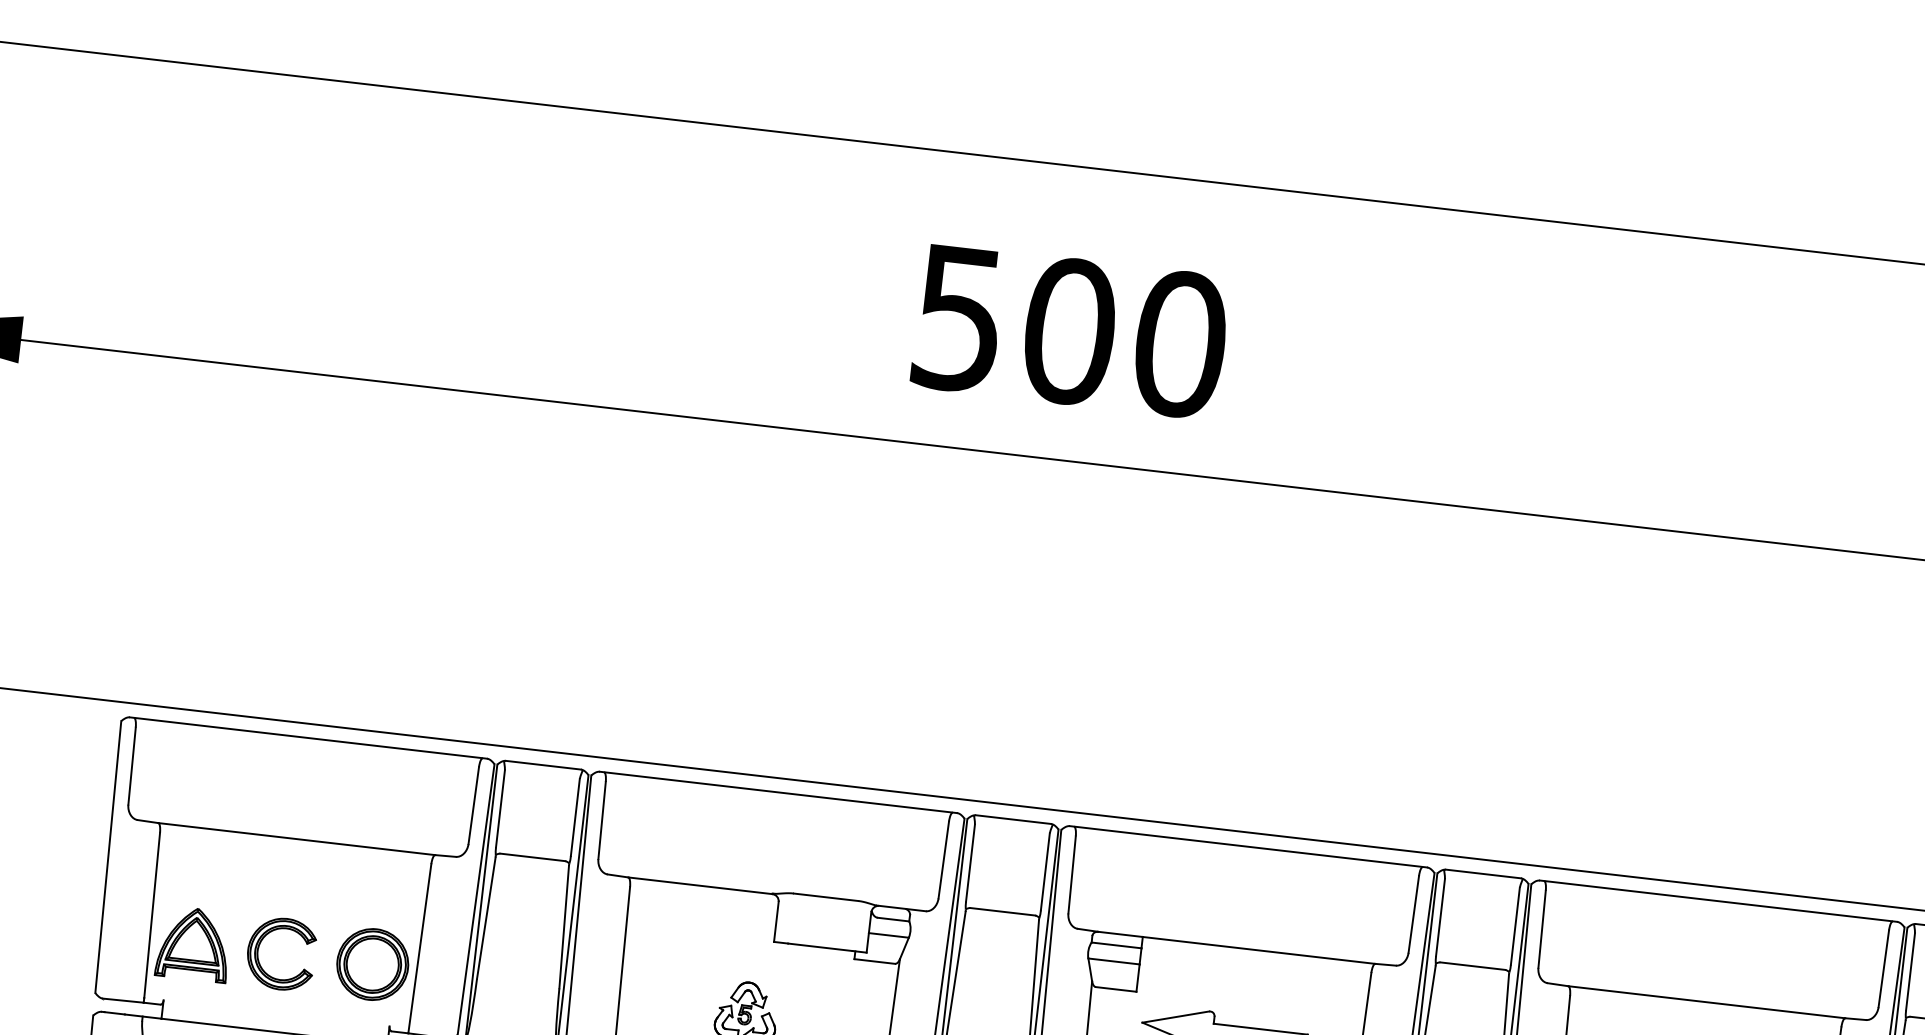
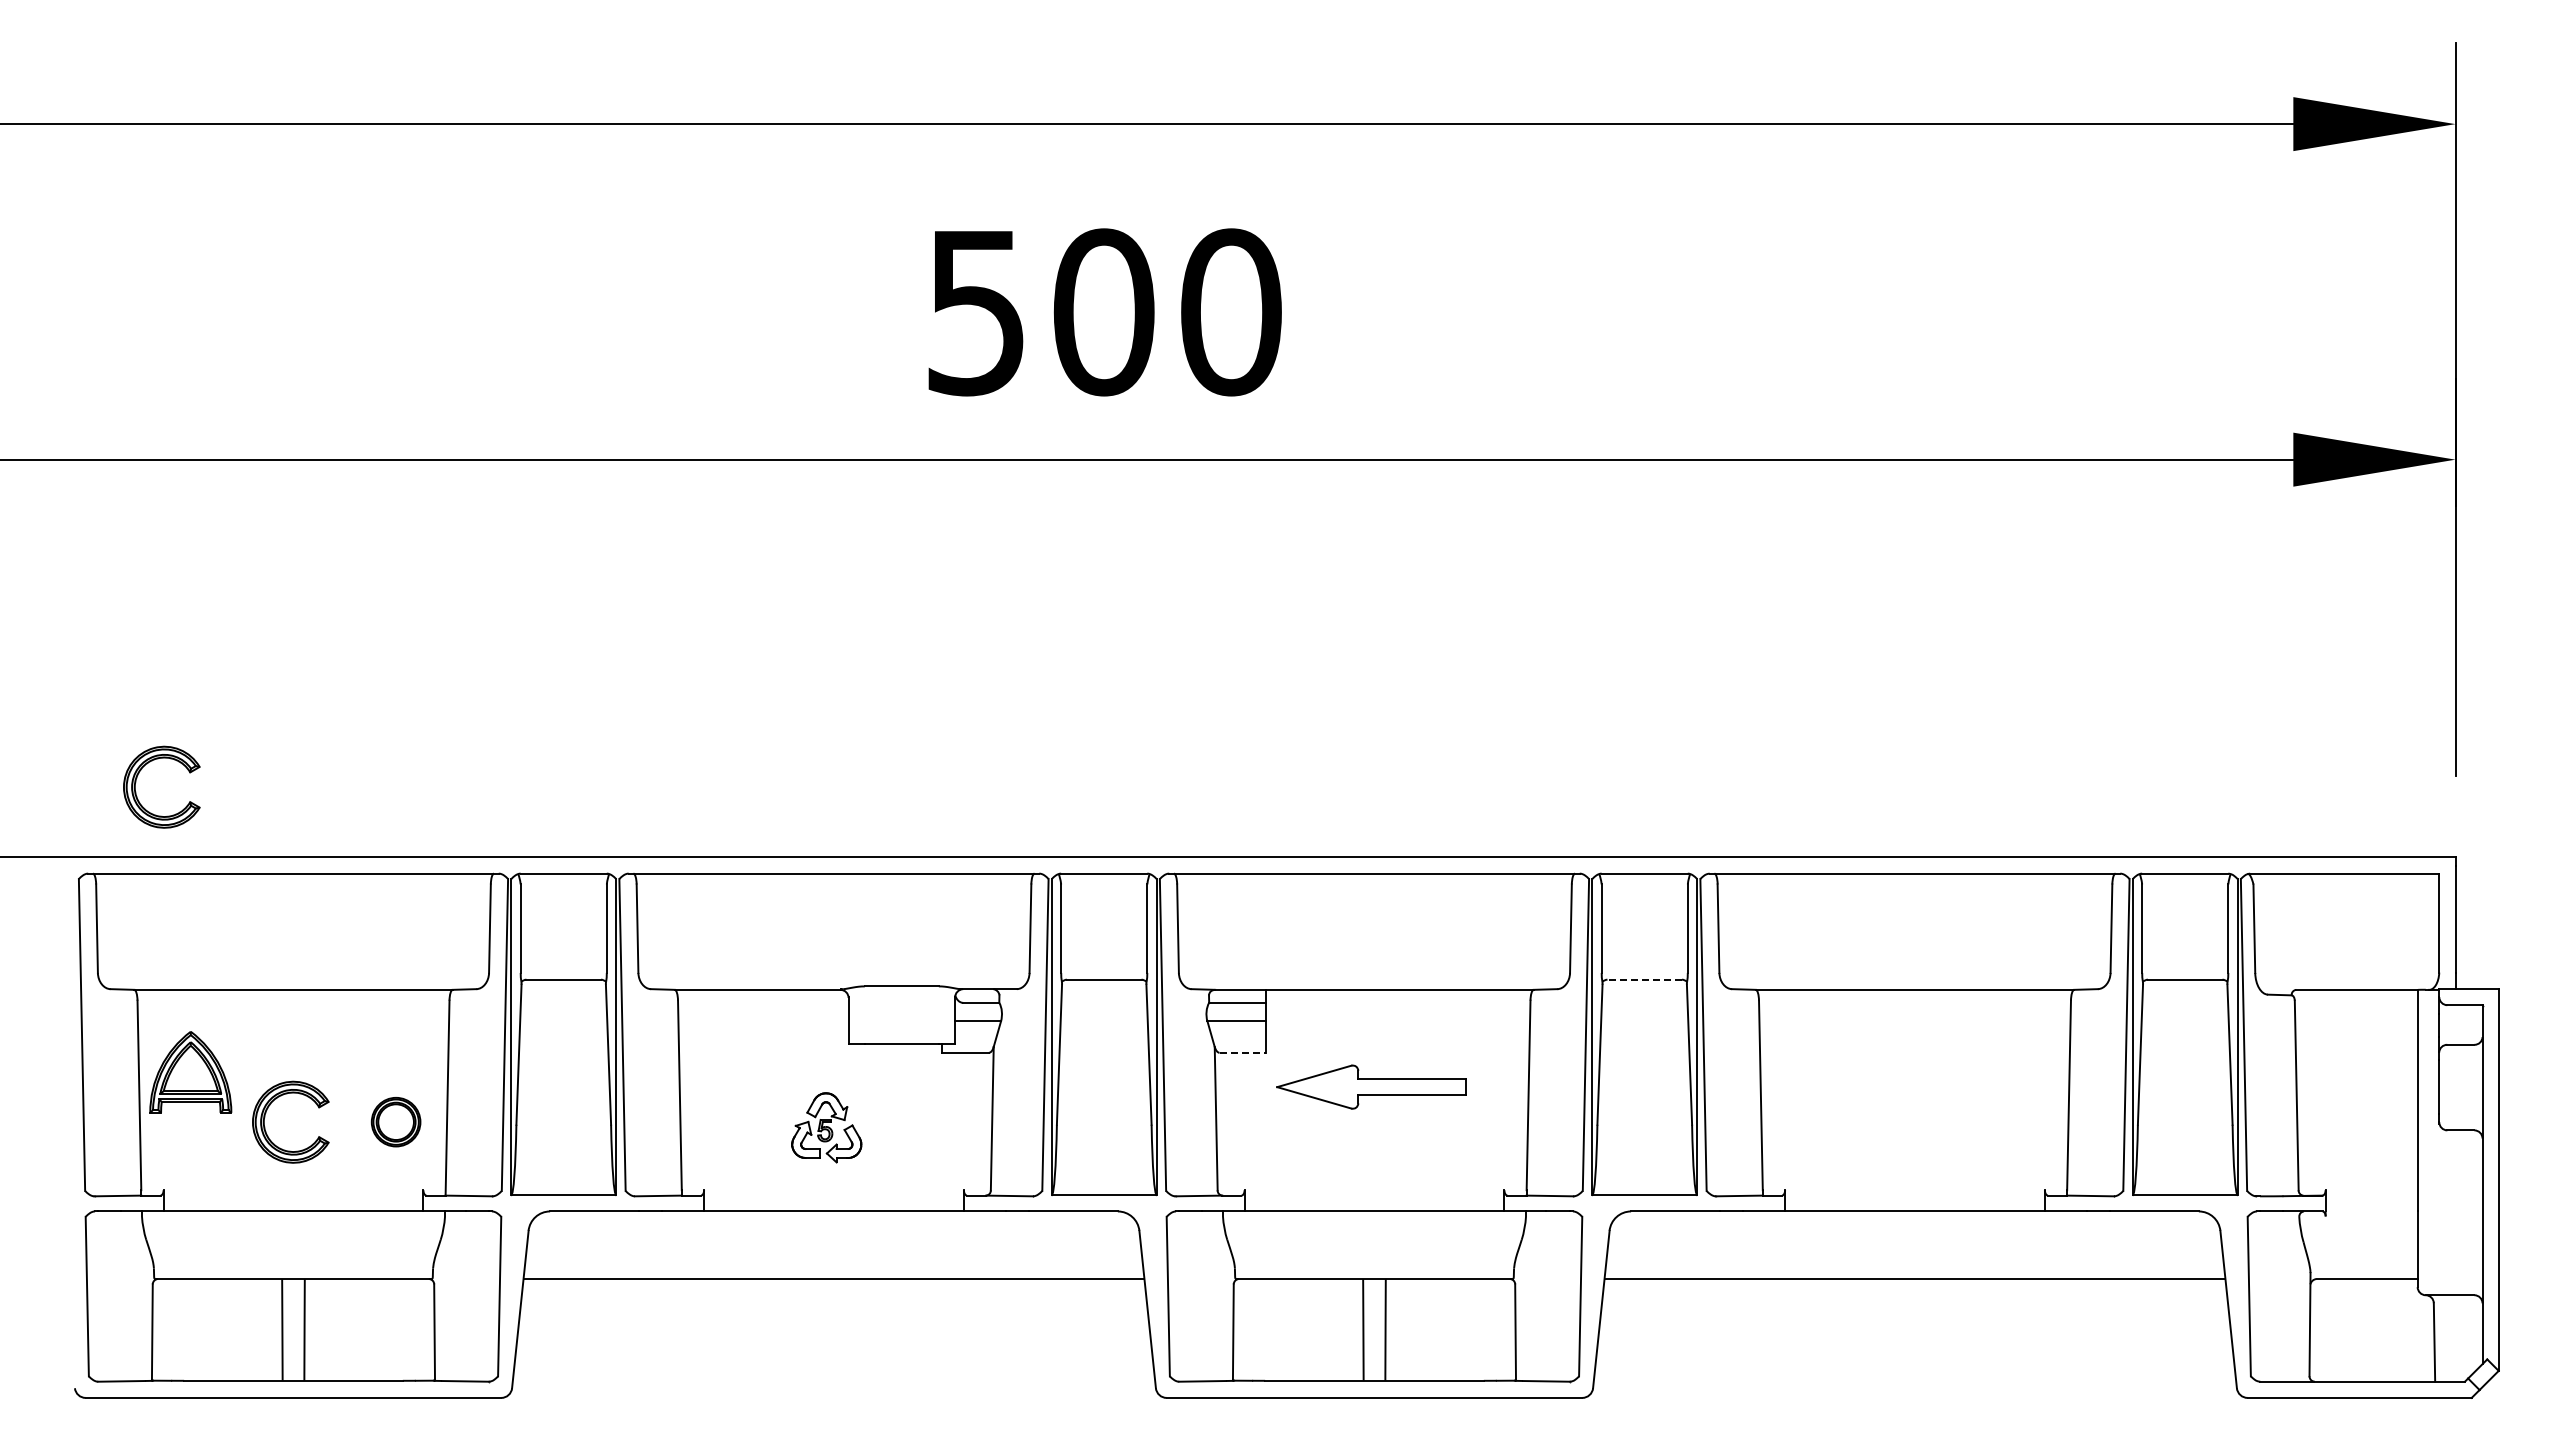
part: (182, 639) -> (137, 778), added
part: (193, 944) -> (190, 1072), moved
part: (372, 963) -> (395, 1121), size x0.6
line: (1472, 966) -> (1644, 979), solid -> dashed
line: (1116, 989) -> (1243, 1052), solid -> dashed

